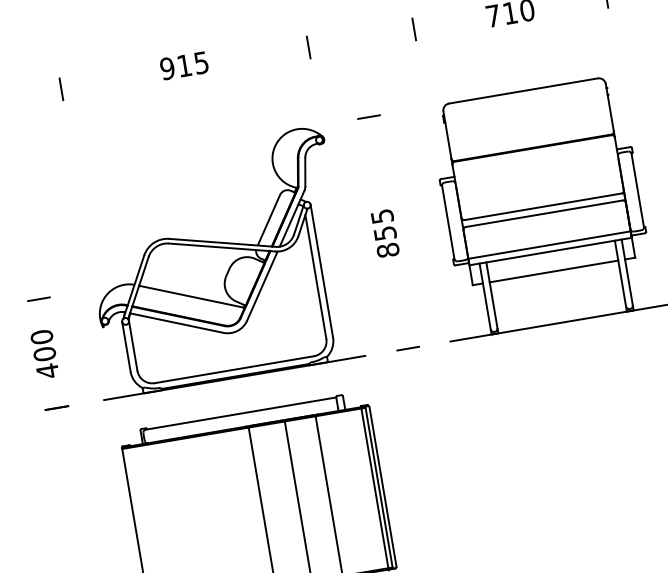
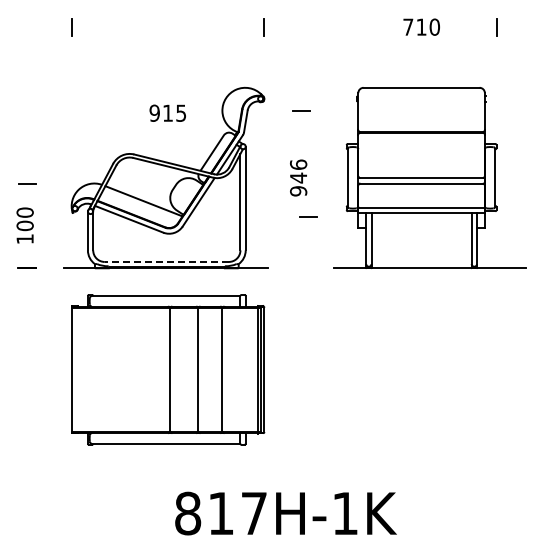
line: (414, 29) -> (346, 27), removed
text: (183, 64) -> (167, 112), moved
line: (369, 116) -> (301, 110), moved
text: (384, 232) -> (298, 177), 855 -> 946
line: (553, 271) -> (421, 228), removed
line: (408, 347) -> (308, 216), moved
line: (233, 369) -> (166, 261), solid -> dashed
text: (46, 370) -> (24, 238), 400 -> 100

